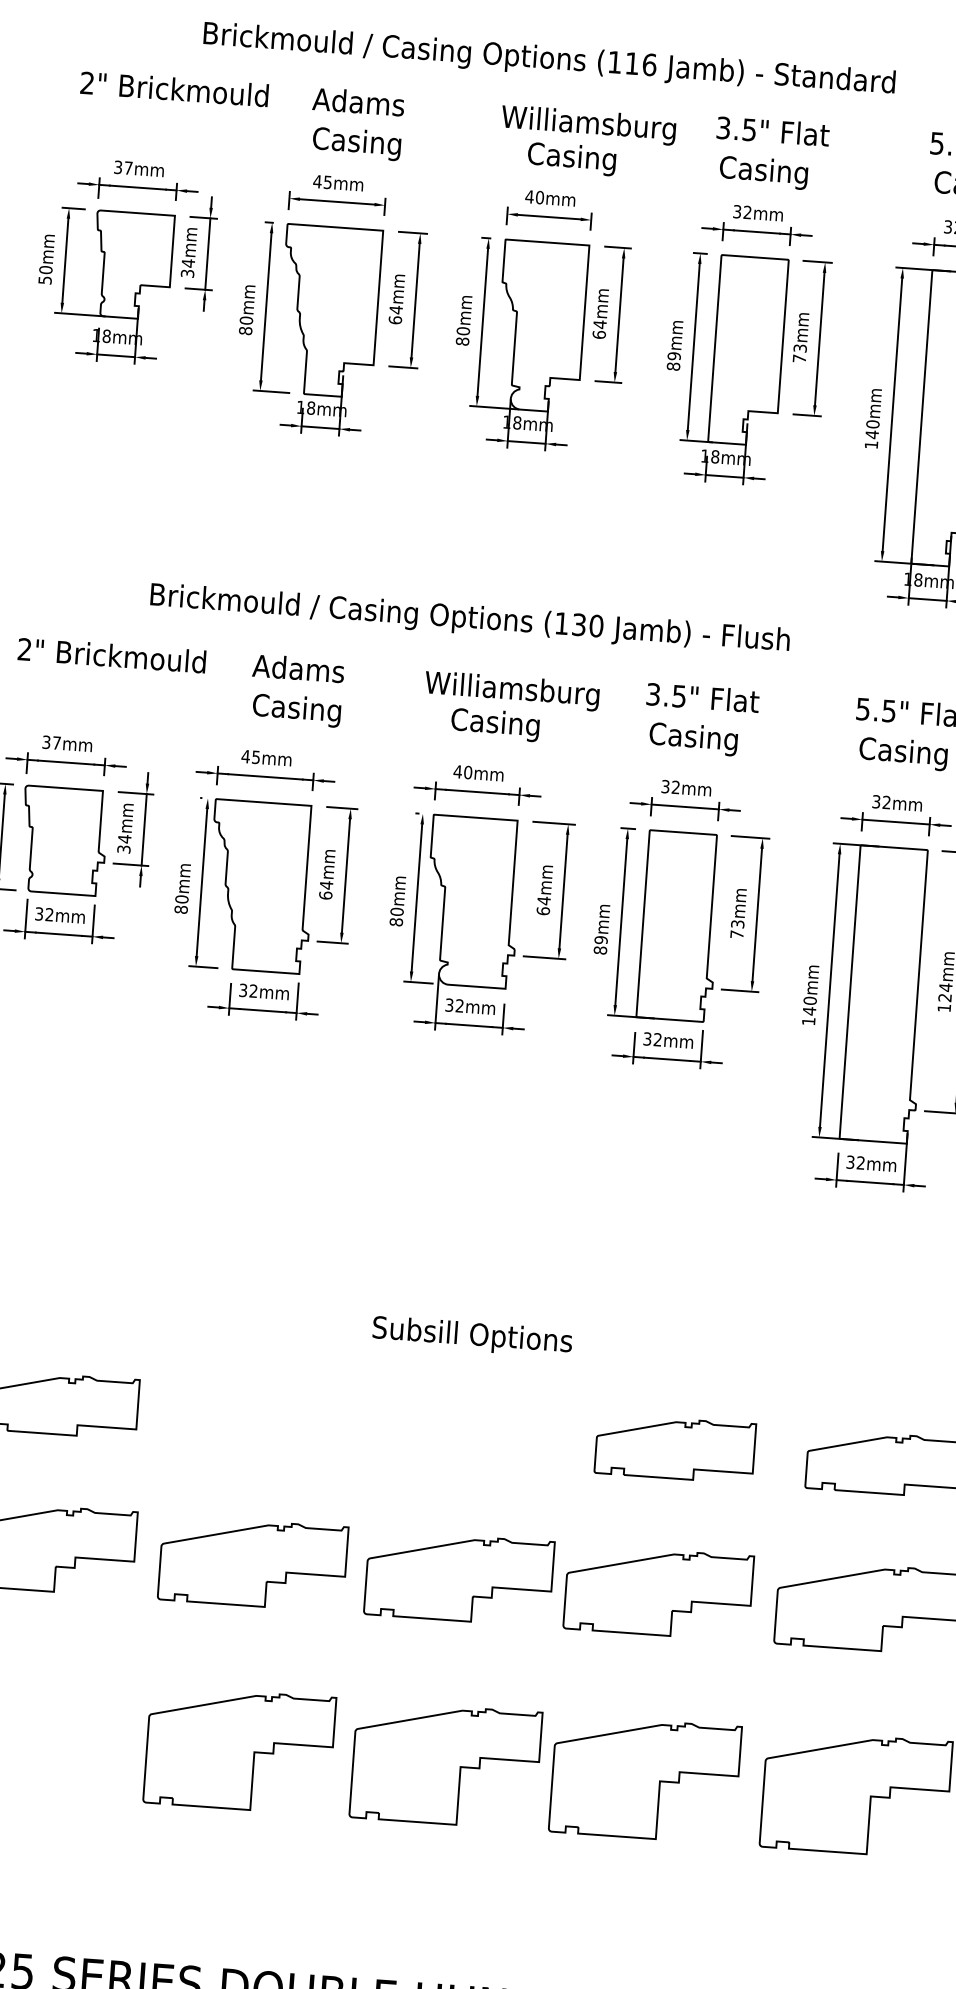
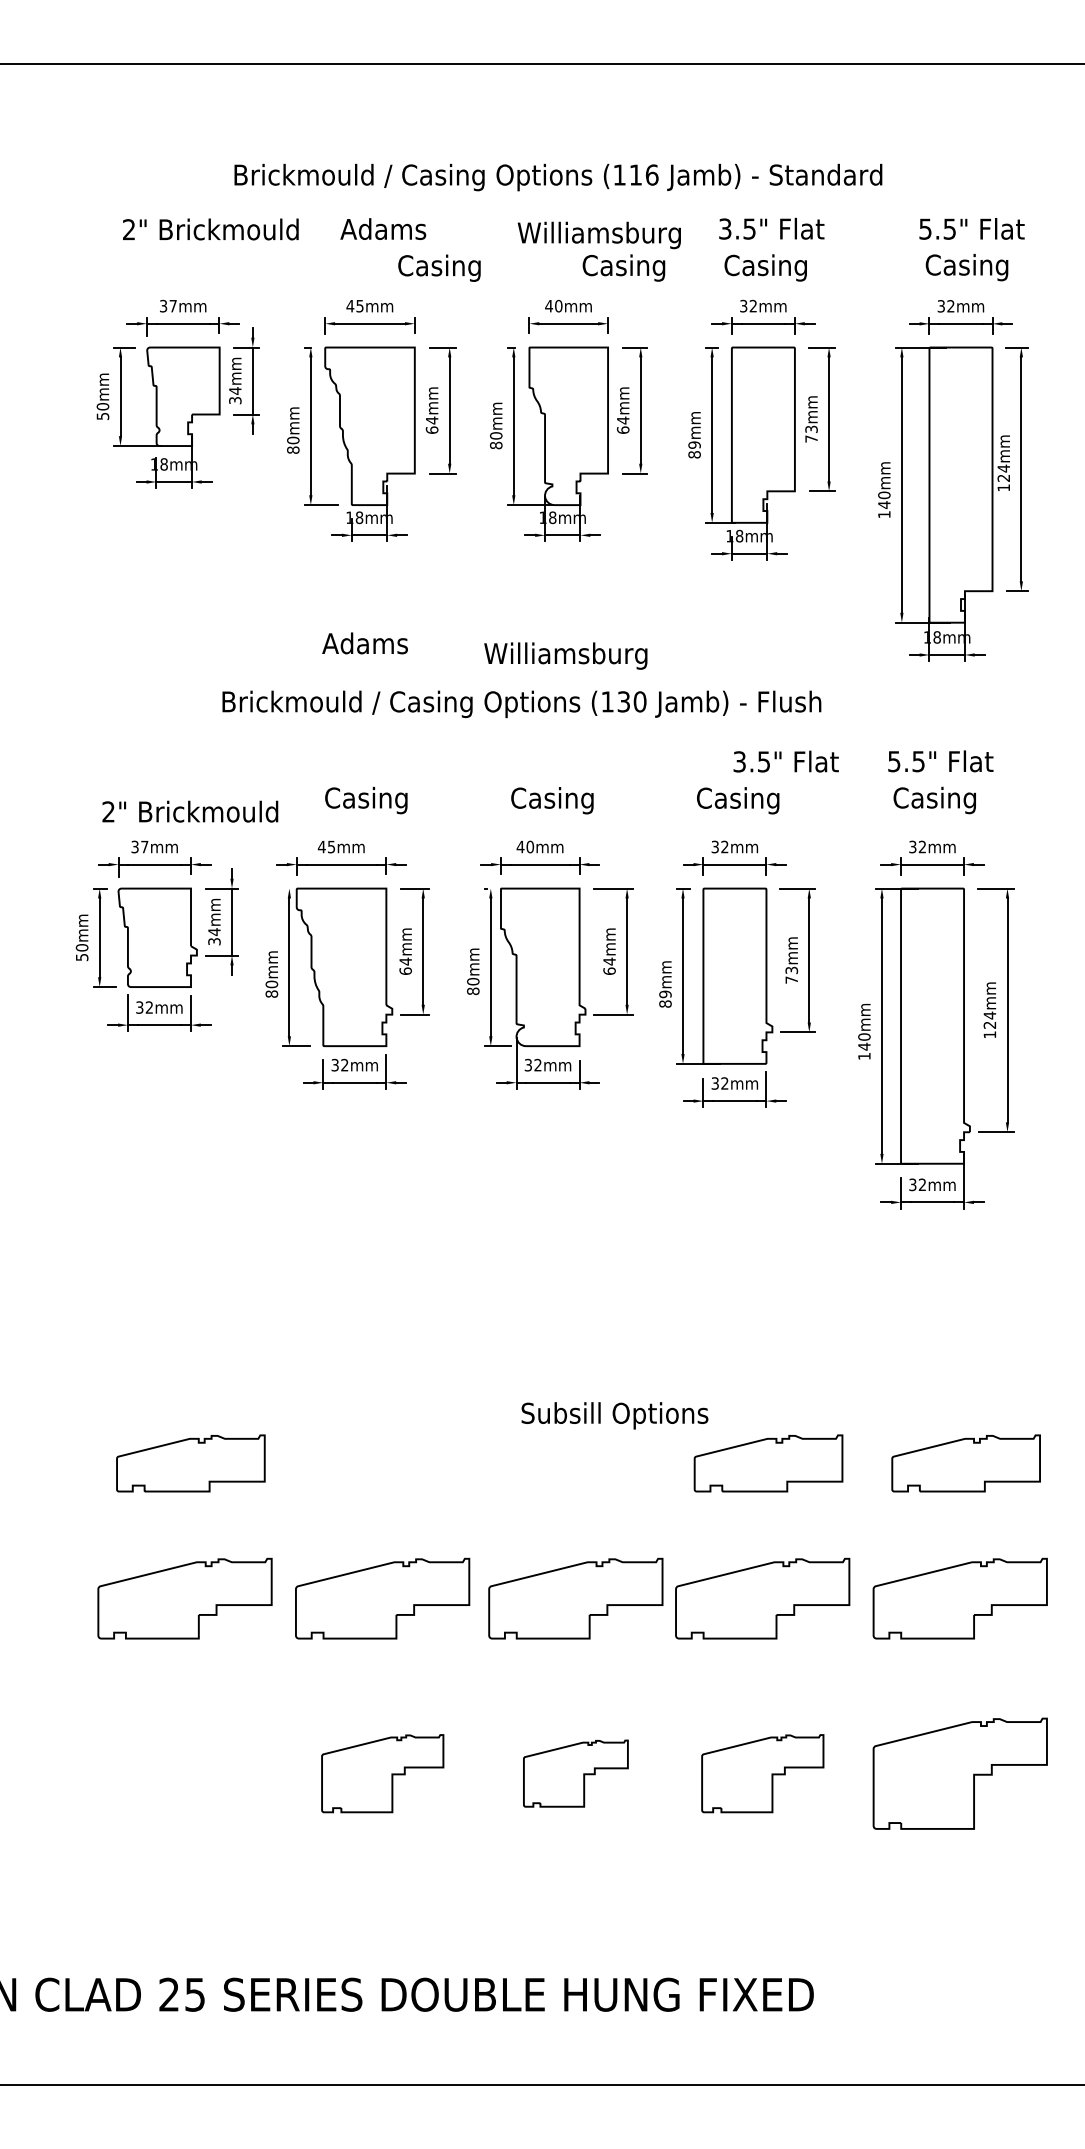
text: (356, 143) -> (439, 267), moved
text: (571, 158) -> (623, 267), moved
text: (112, 655) -> (190, 811), moved
text: (297, 668) -> (364, 643), moved
text: (511, 690) -> (565, 655), moved
text: (702, 697) -> (785, 761), moved
text: (472, 1336) -> (614, 1415), moved
part: (239, 1749) -> (382, 1773), size x0.7
part: (445, 1764) -> (575, 1773), size x0.6
part: (645, 1778) -> (762, 1773), size x0.7

